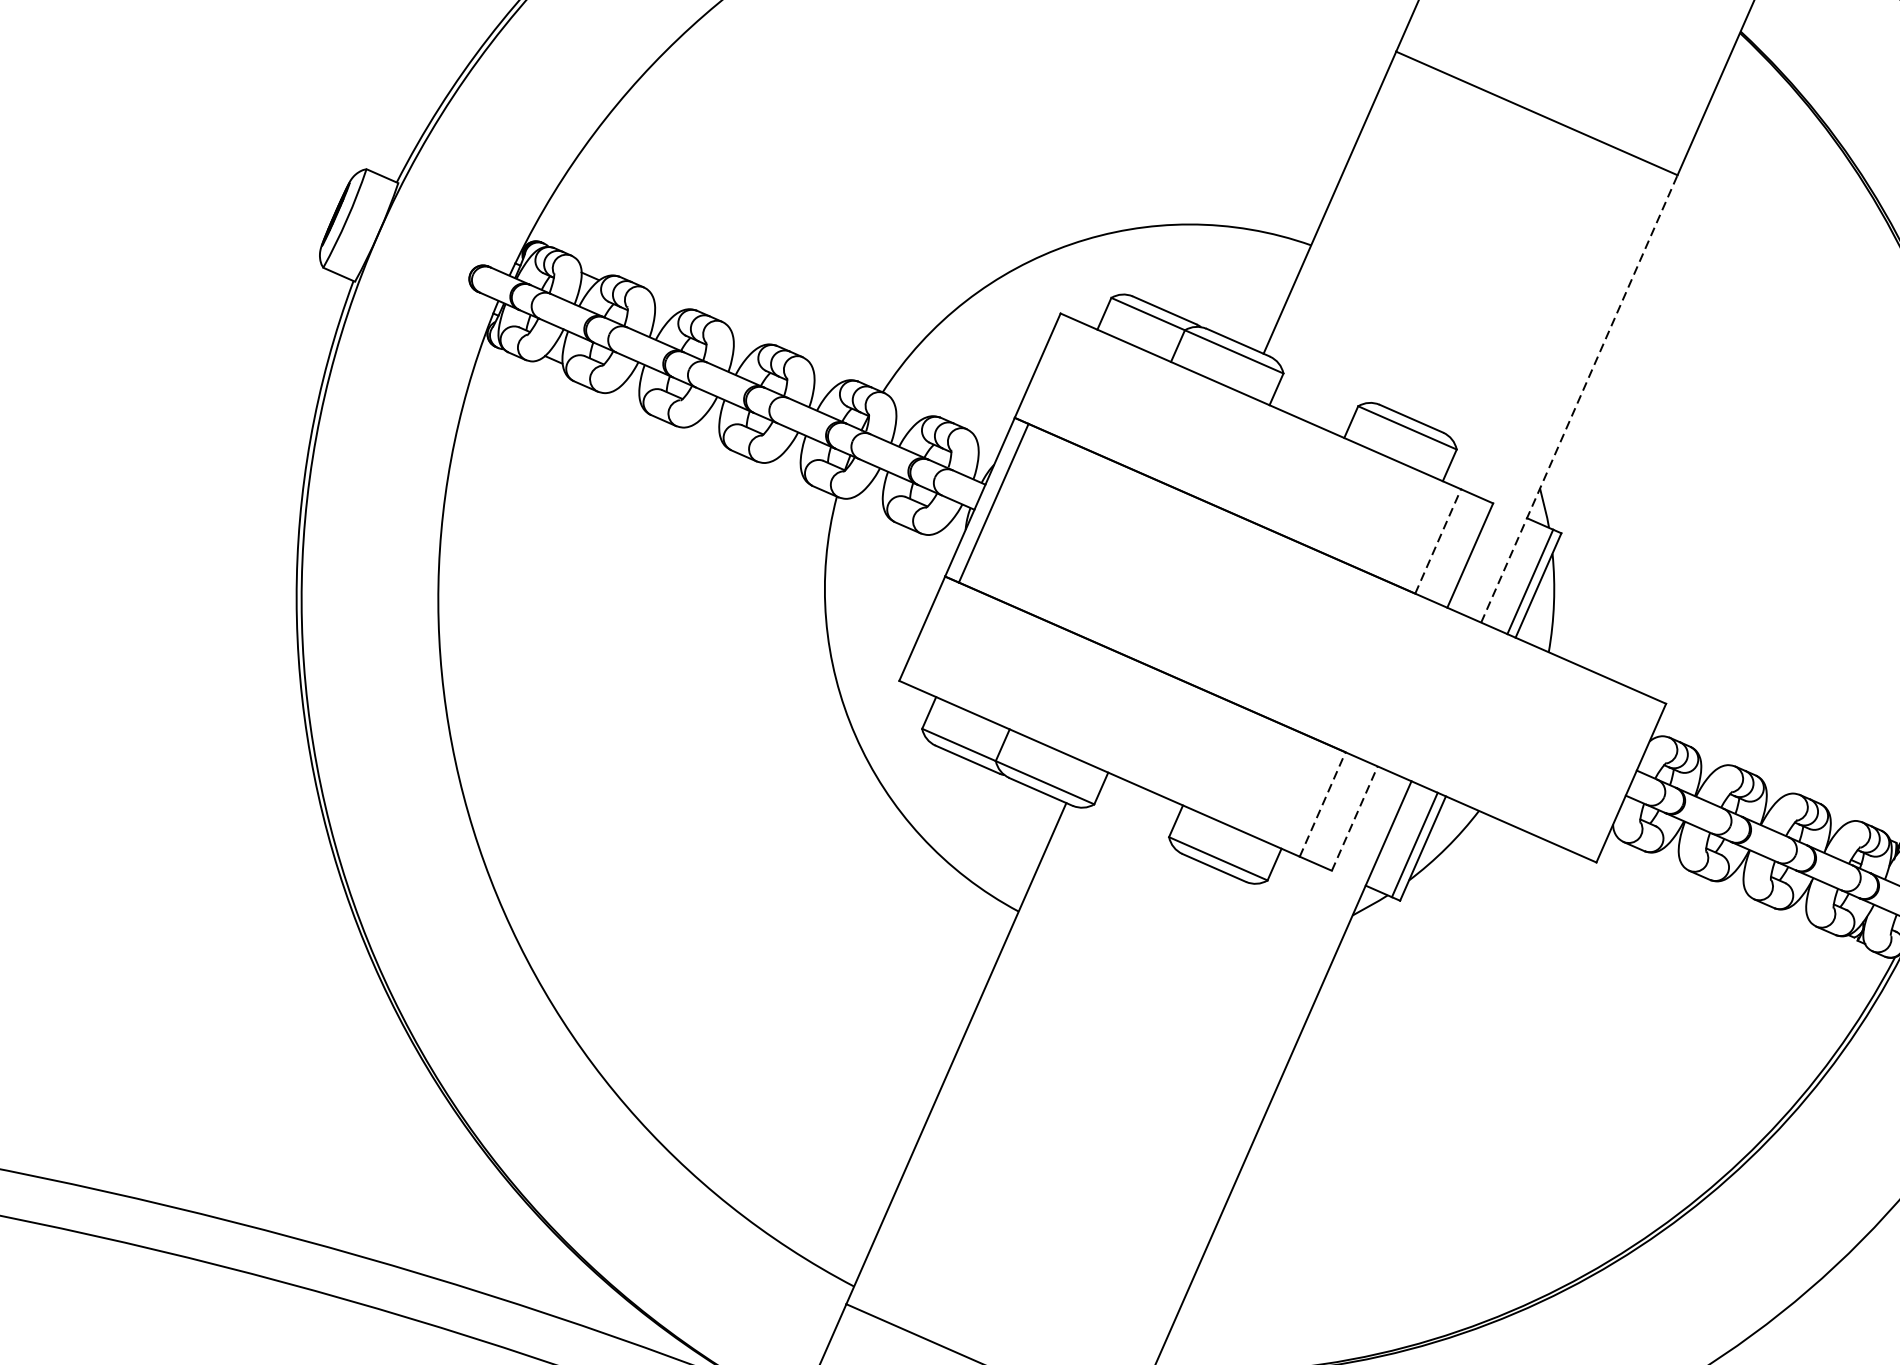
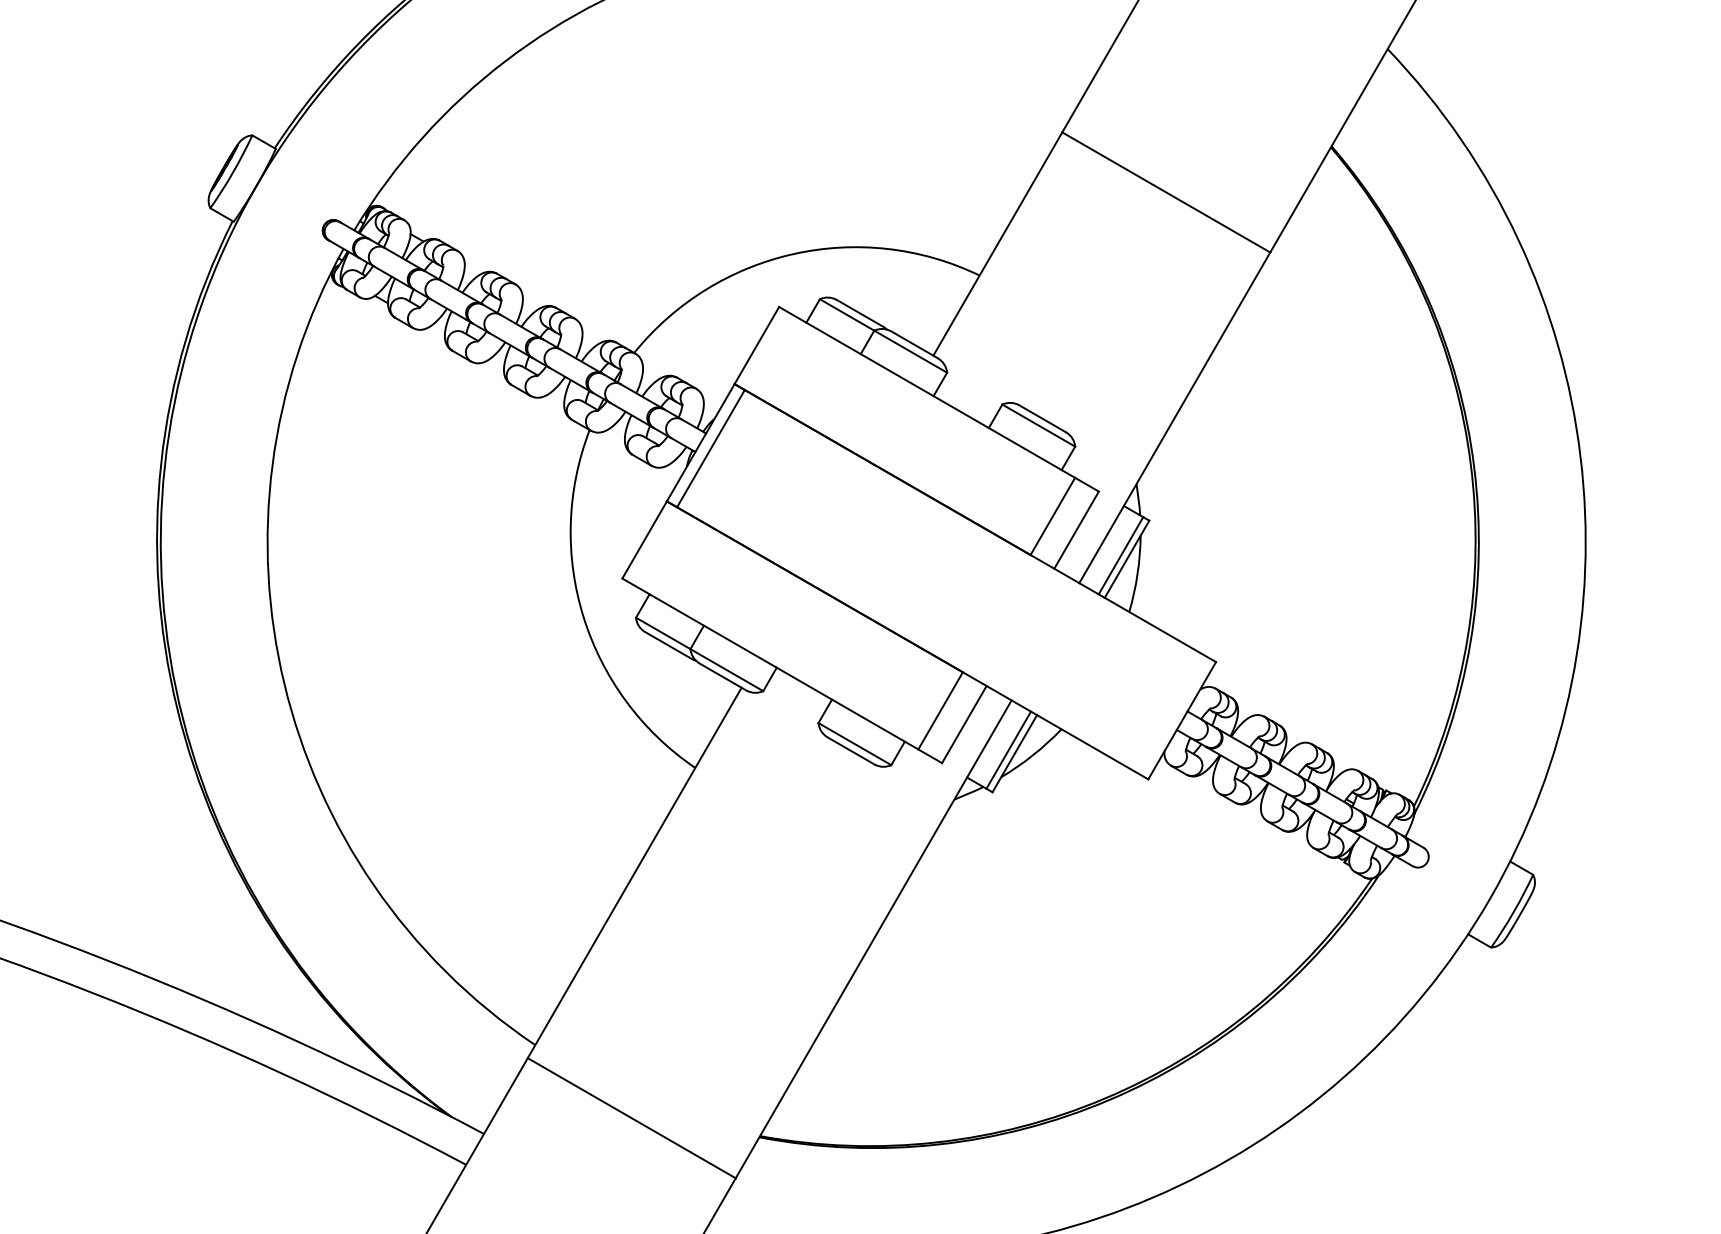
line: (1578, 398) -> (1174, 417), dashed -> solid
line: (1437, 541) -> (1052, 516), dashed -> solid
line: (1322, 804) -> (940, 710), dashed -> solid
line: (1354, 818) -> (964, 724), dashed -> solid

